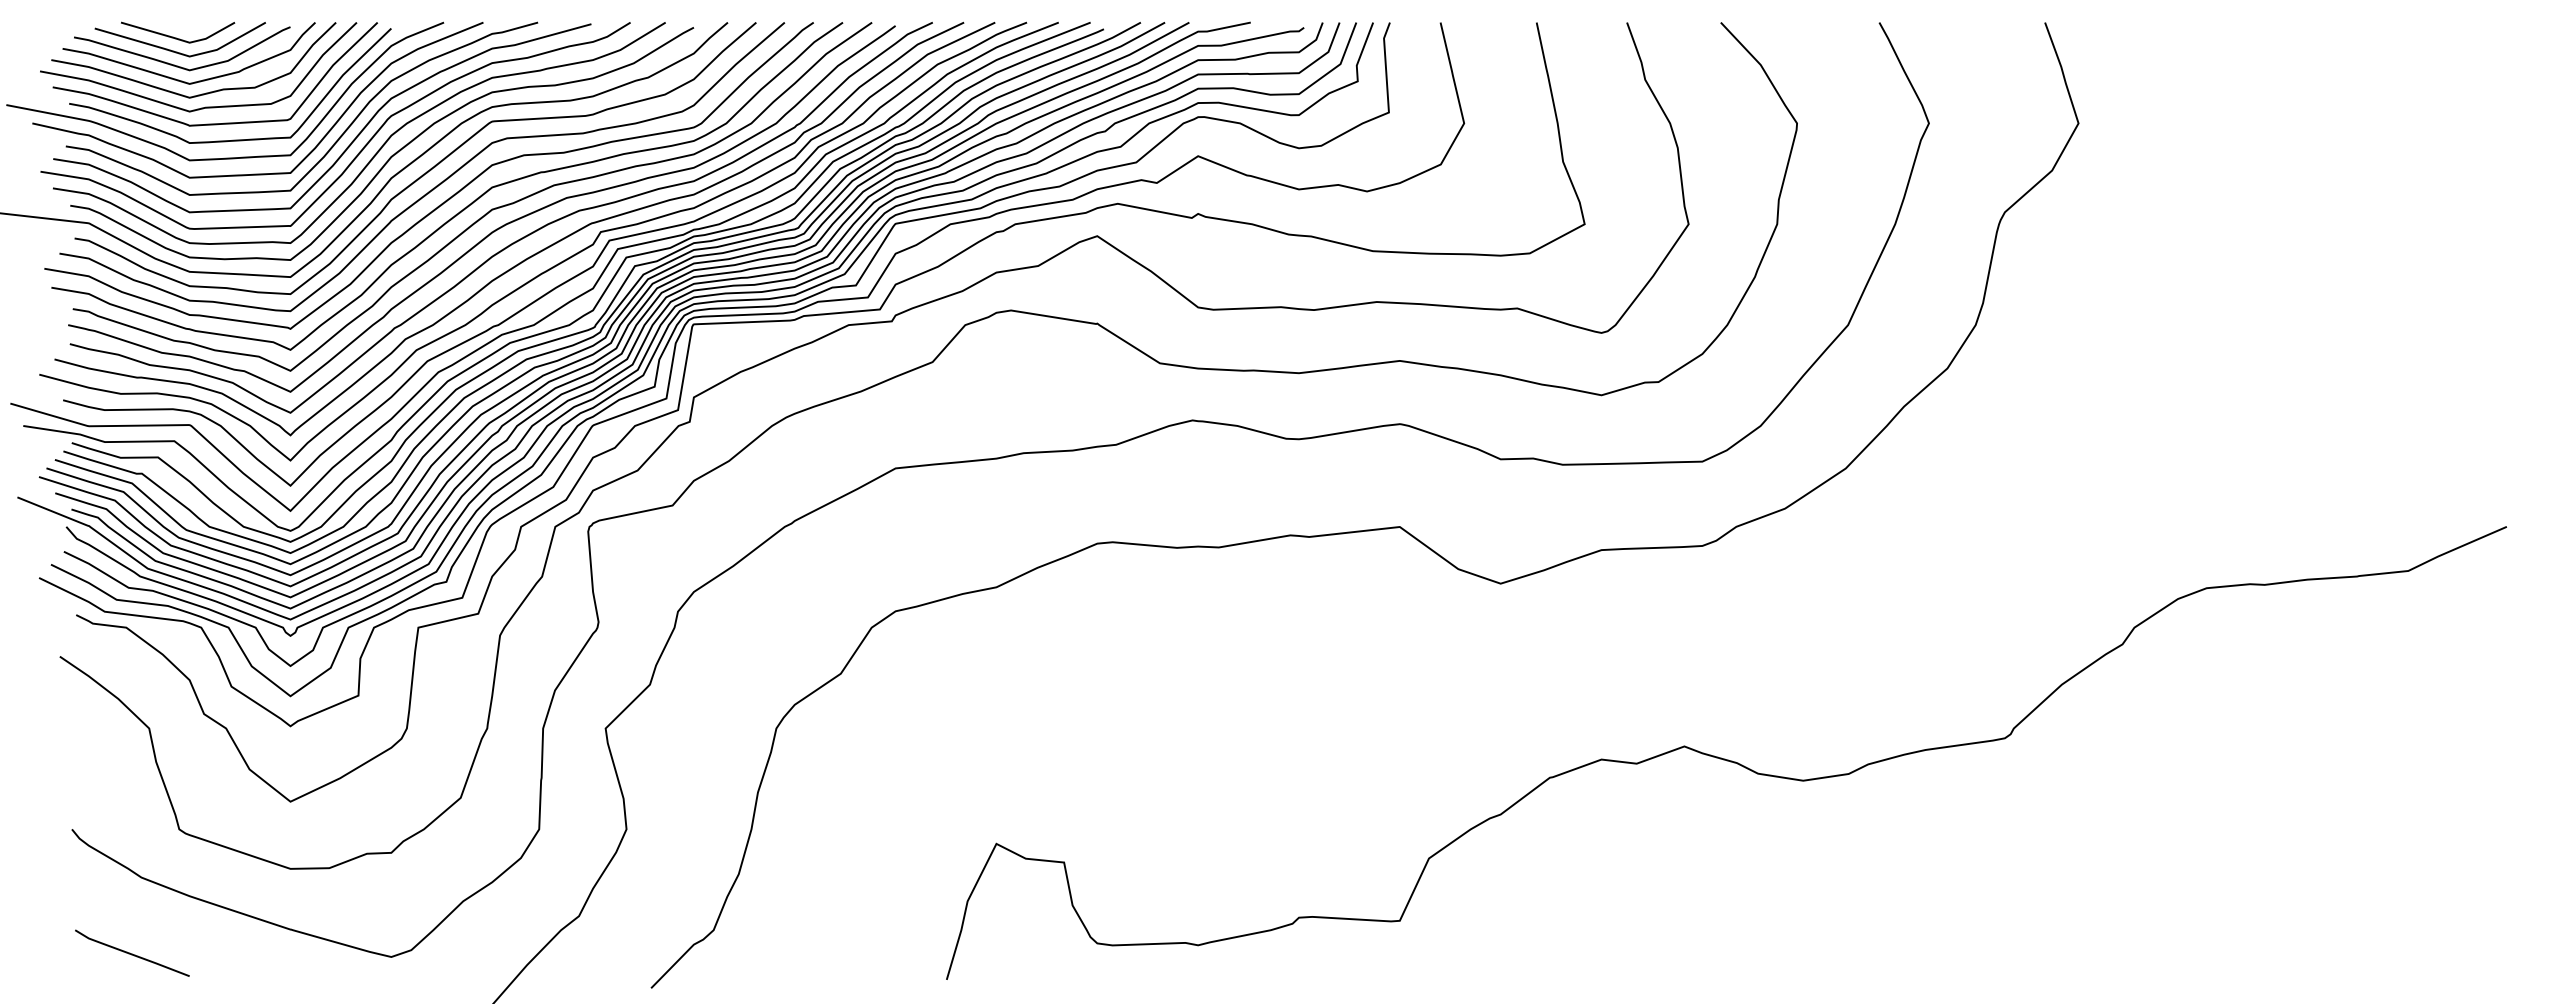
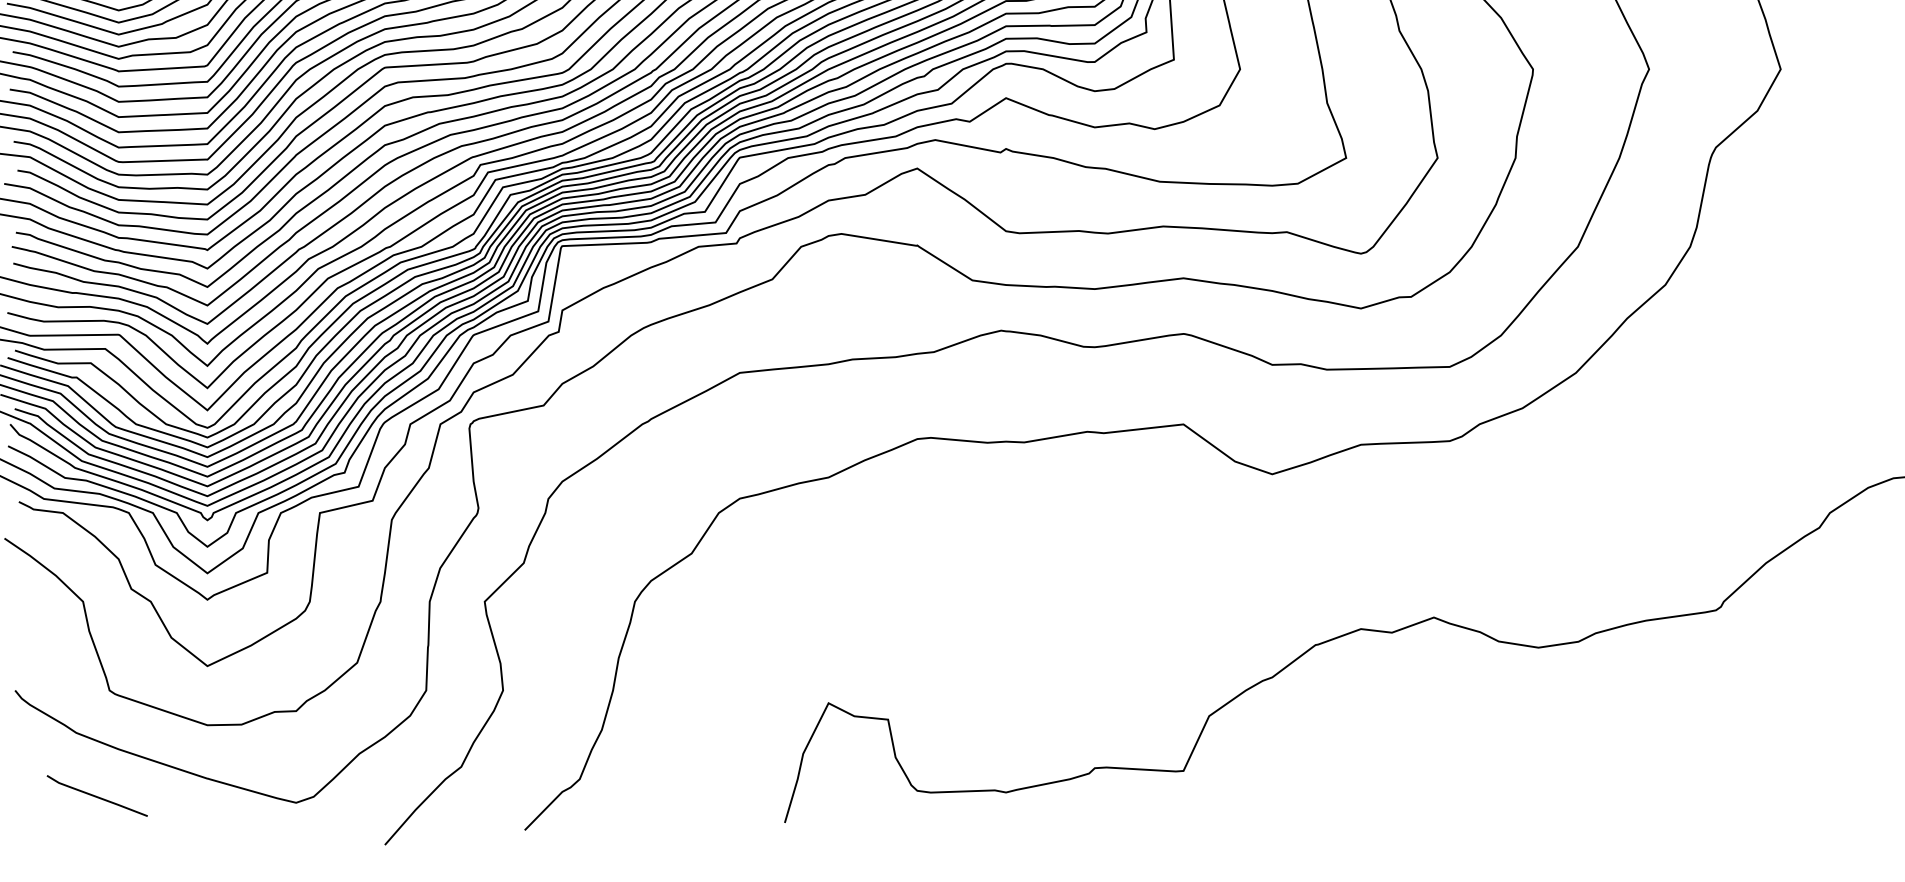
curve: (132, 953) -> (97, 796), moved

